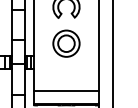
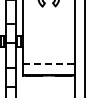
part: (66, 43) -> (48, 26), removed
line: (67, 91) -> (49, 64), solid -> dashed

